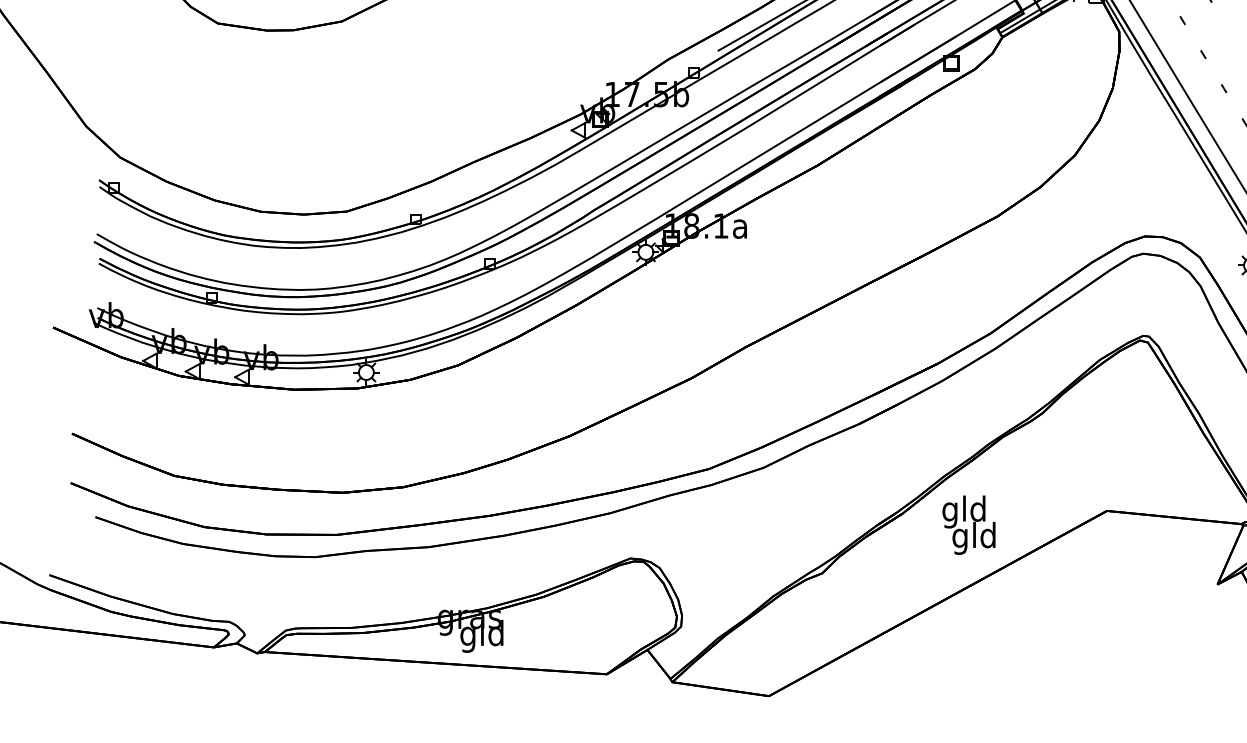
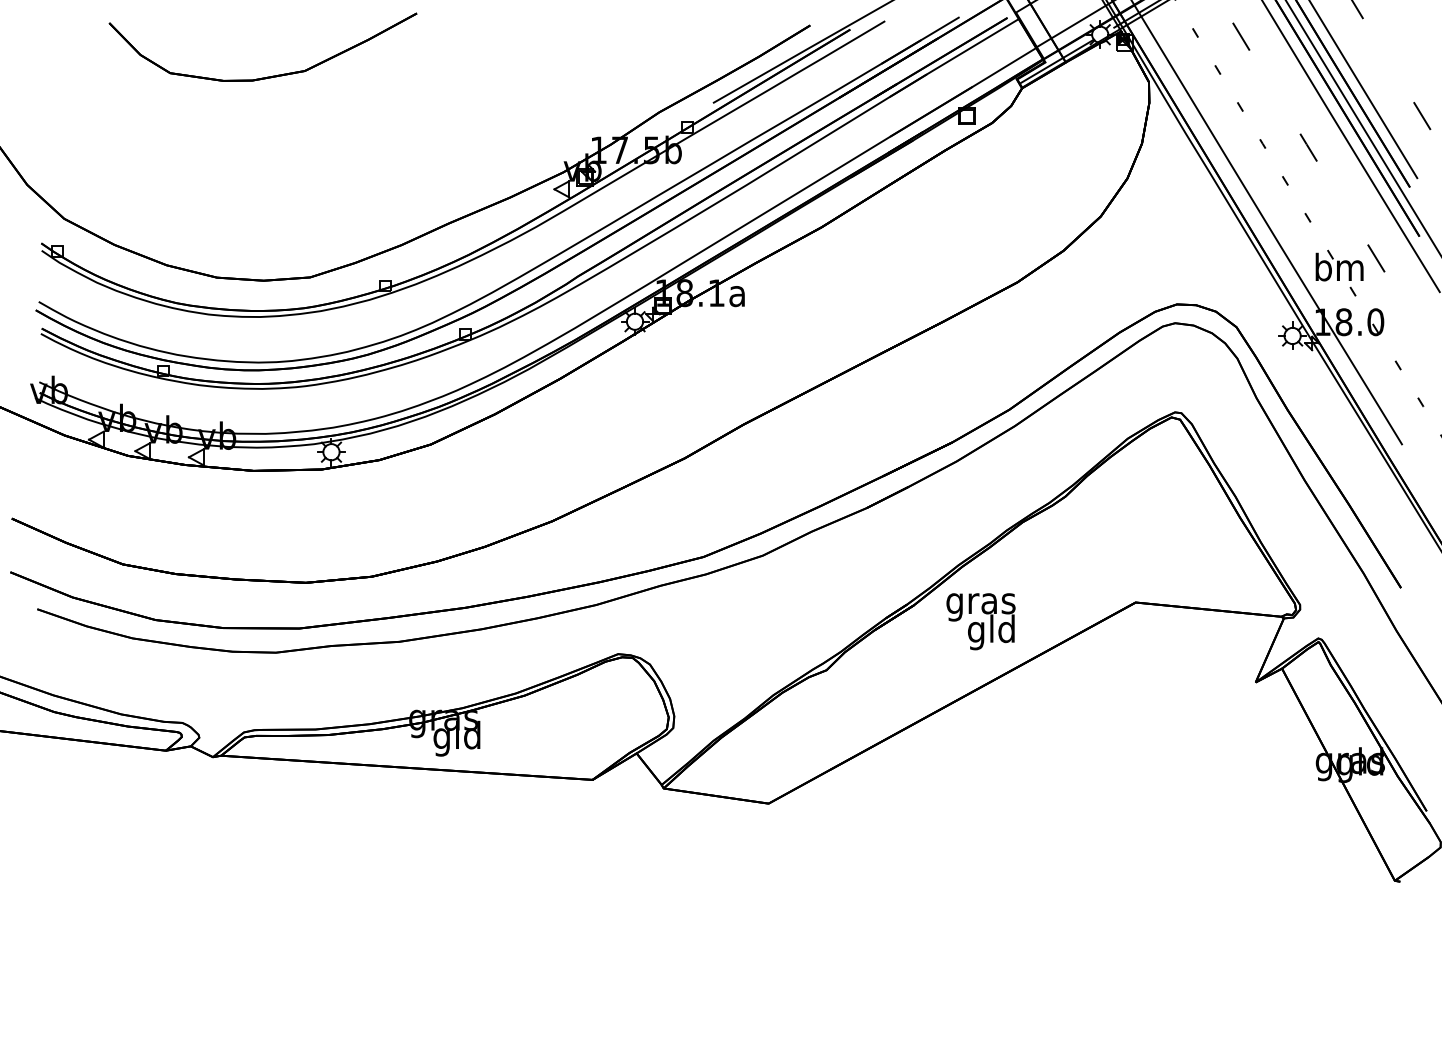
text: (964, 511) -> (980, 603), gld -> gras

